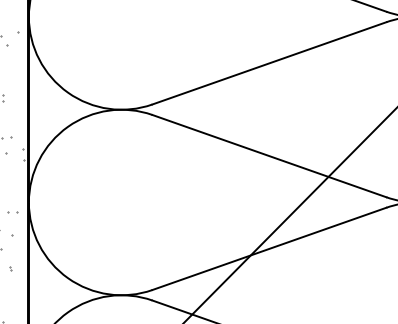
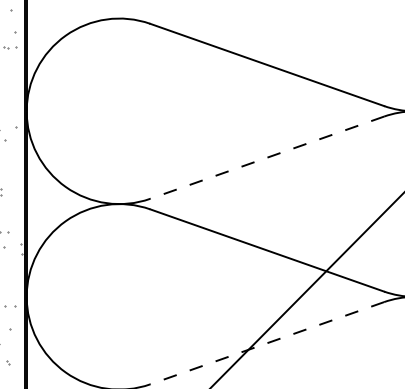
line: (269, 63) -> (267, 157), solid -> dashed
line: (269, 249) -> (267, 343), solid -> dashed

